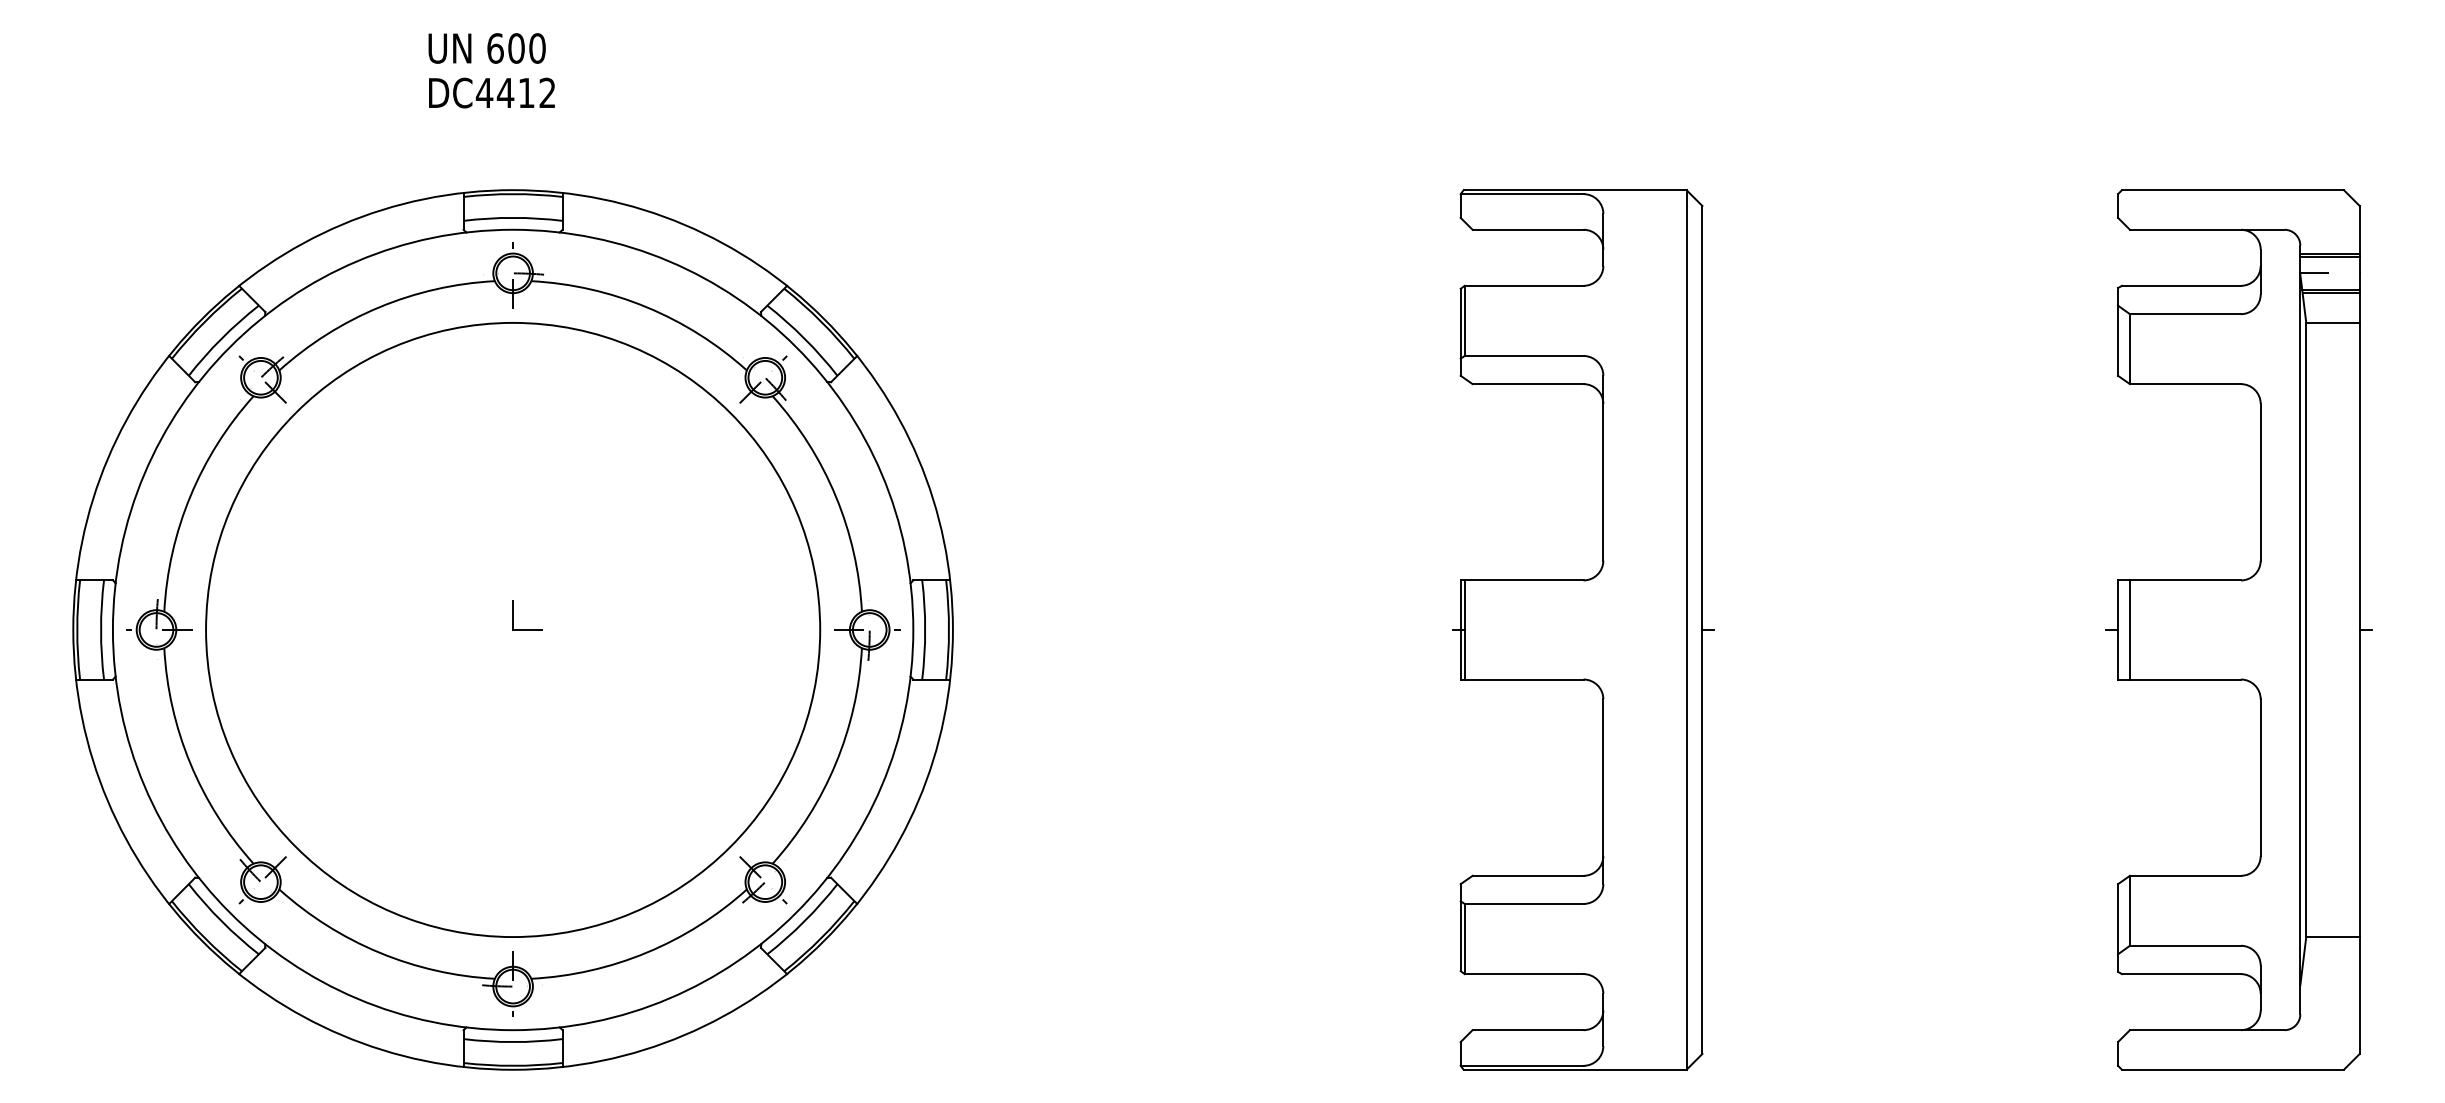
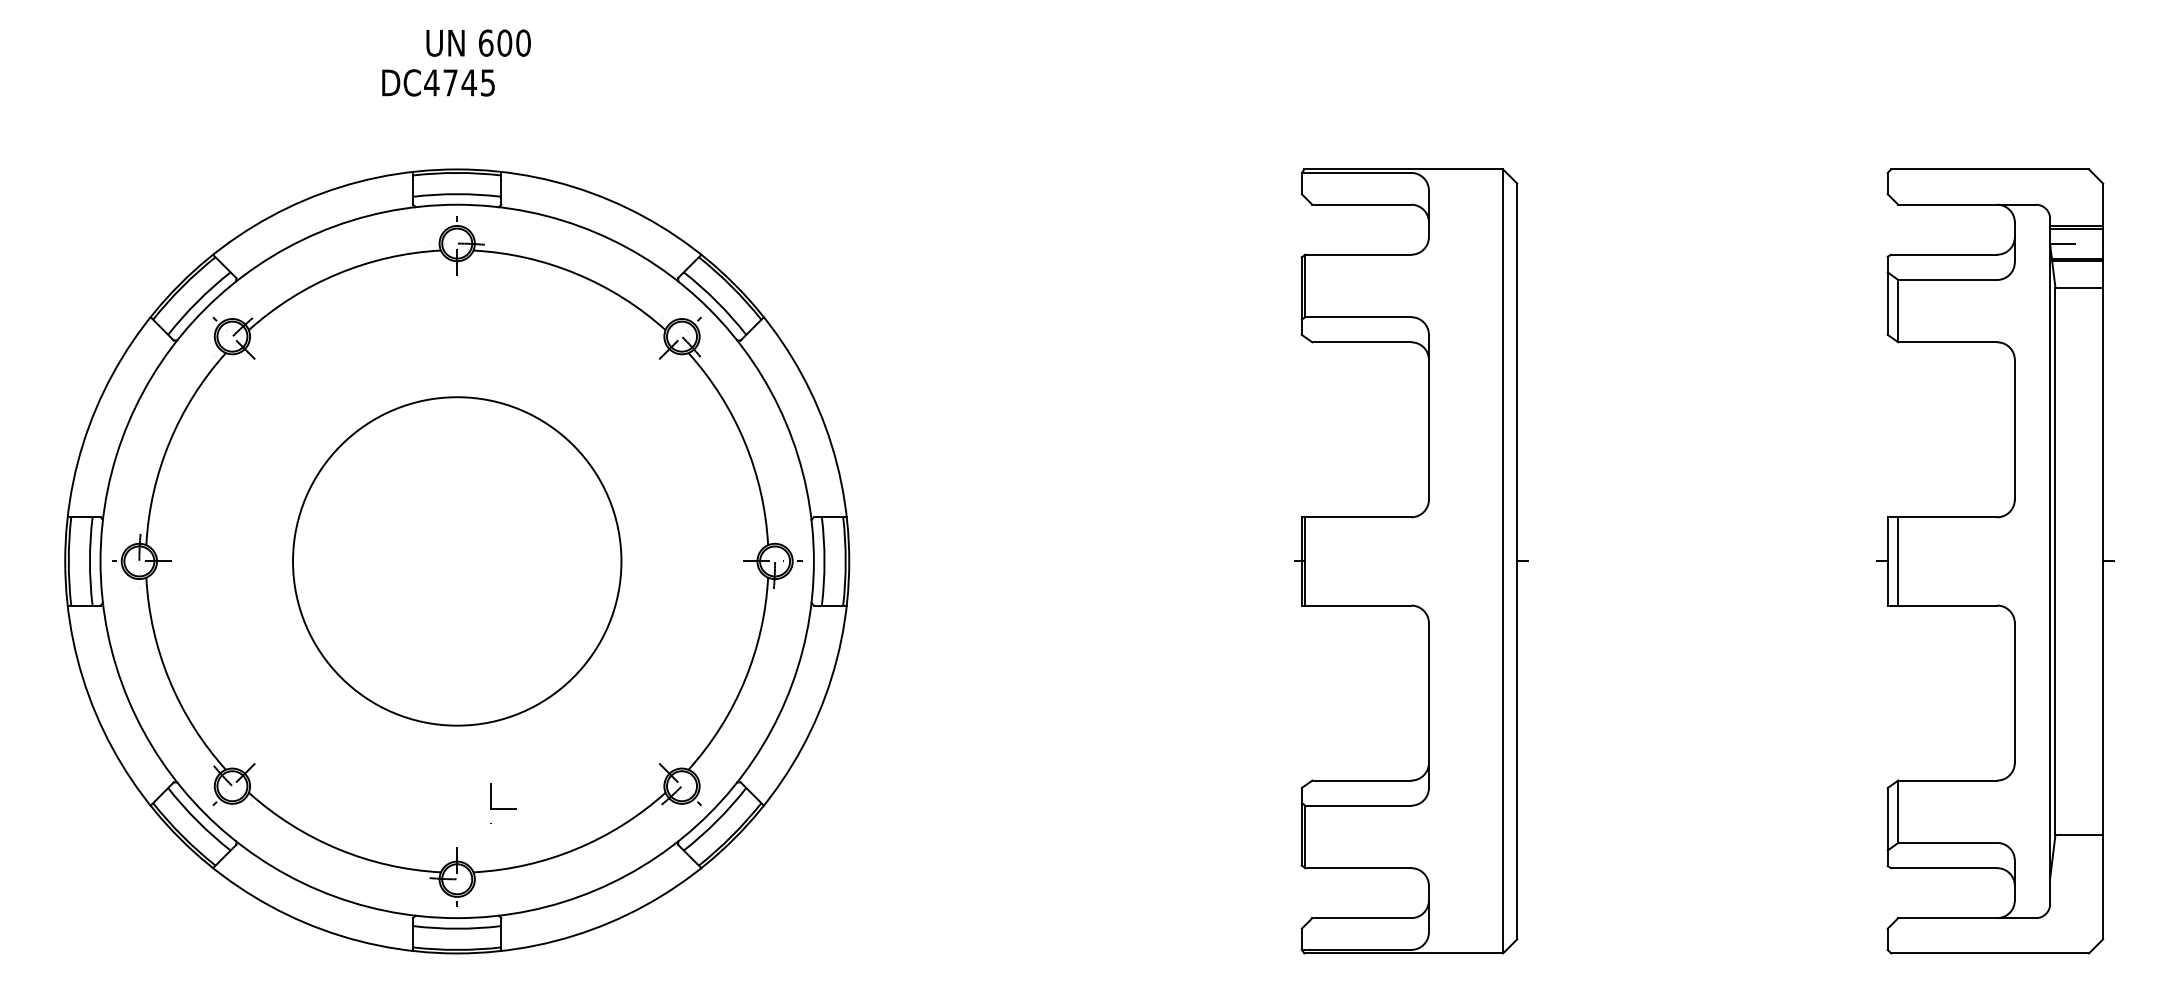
text: (486, 48) -> (478, 43), moved
text: (525, 92) -> (468, 82), DC4412 -> DC4745
part: (513, 615) -> (491, 796), moved
circle: (513, 629) -> (457, 561), size x0.6

